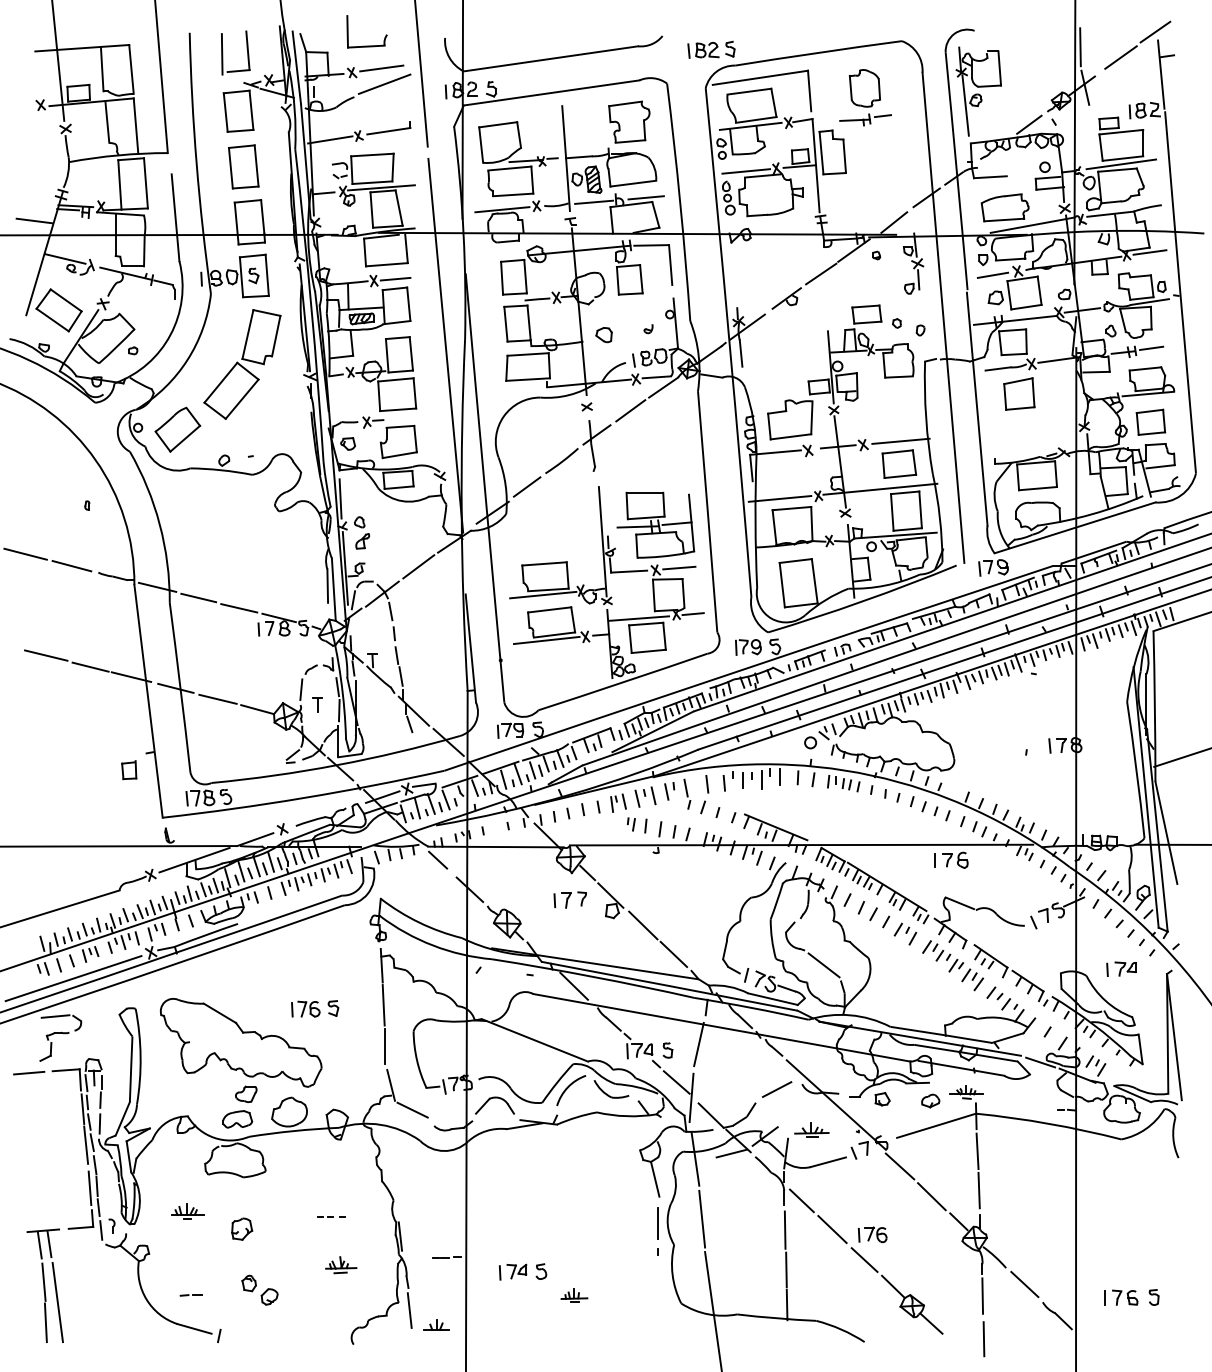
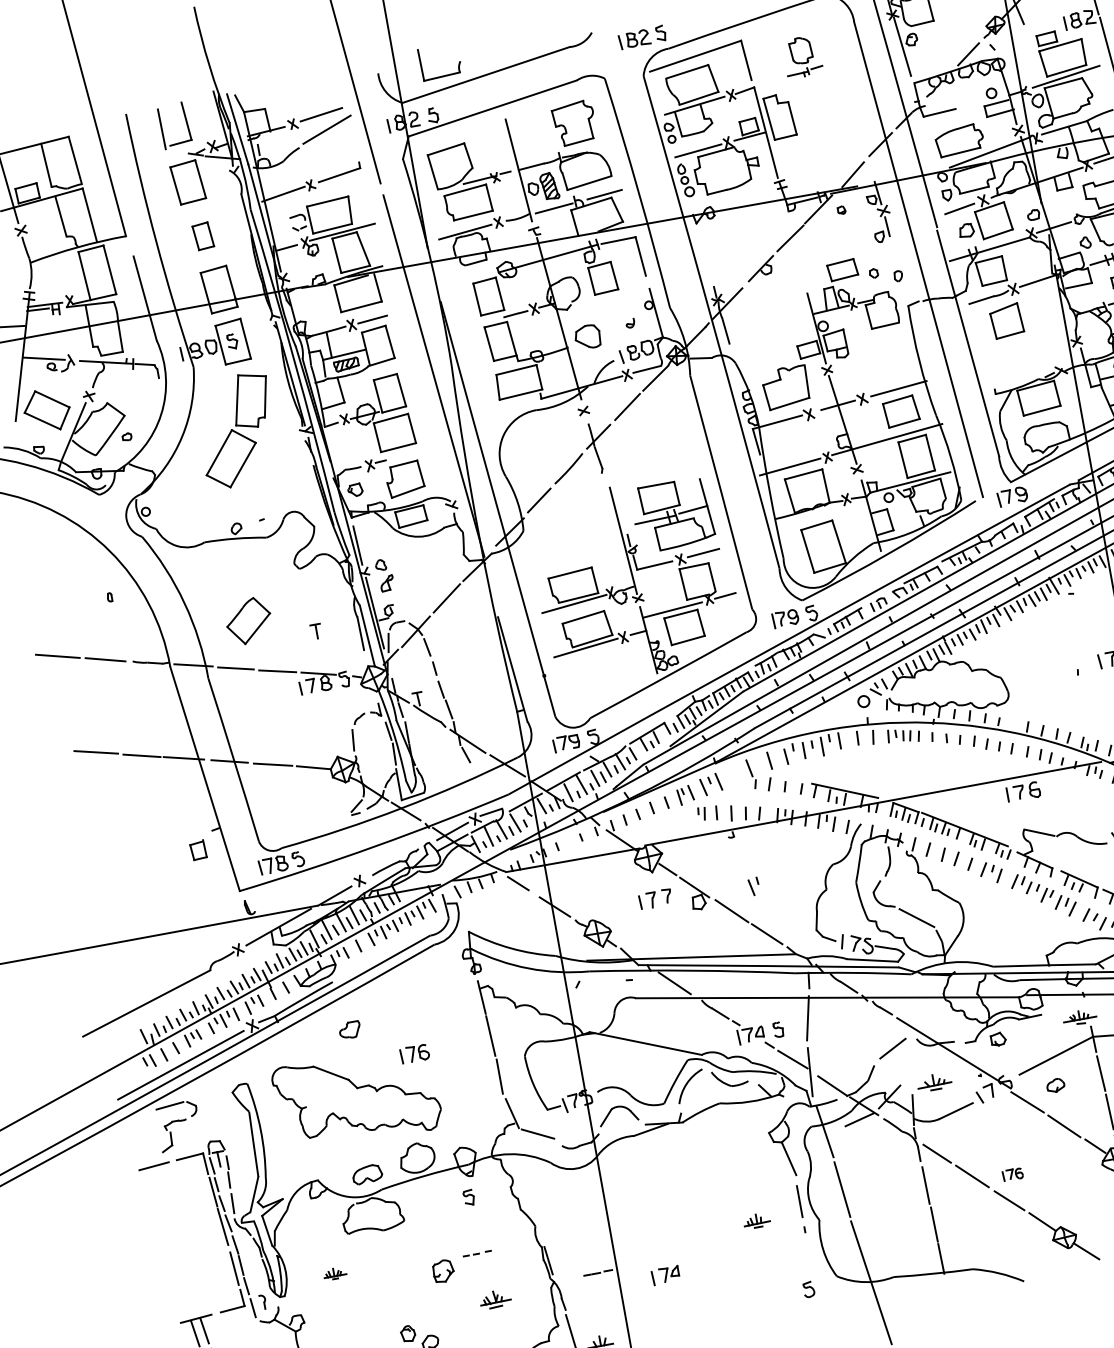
part: (366, 45) -> (442, 75), moved
part: (865, 97) -> (802, 56), size x0.7
part: (243, 166) -> (202, 235), size x0.6
part: (603, 335) -> (587, 337), size x1.6
part: (177, 429) -> (248, 620), moved
part: (317, 704) -> (316, 630), moved
part: (669, 791) -> (754, 886), moved
part: (333, 1008) -> (469, 1197), moved
part: (246, 1093) -> (350, 1029), moved
part: (930, 1100) -> (1055, 1085), moved
part: (187, 1211) -> (334, 1274), size x0.7
part: (242, 1228) -> (443, 1270), moved
part: (872, 1234) -> (1012, 1174), size x0.7
part: (541, 1271) -> (809, 1289), moved
part: (574, 1295) -> (756, 1220), moved

